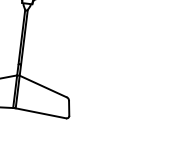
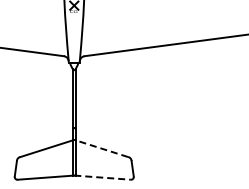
line: (42, 86) -> (101, 148), solid -> dashed
line: (41, 113) -> (103, 177), solid -> dashed

